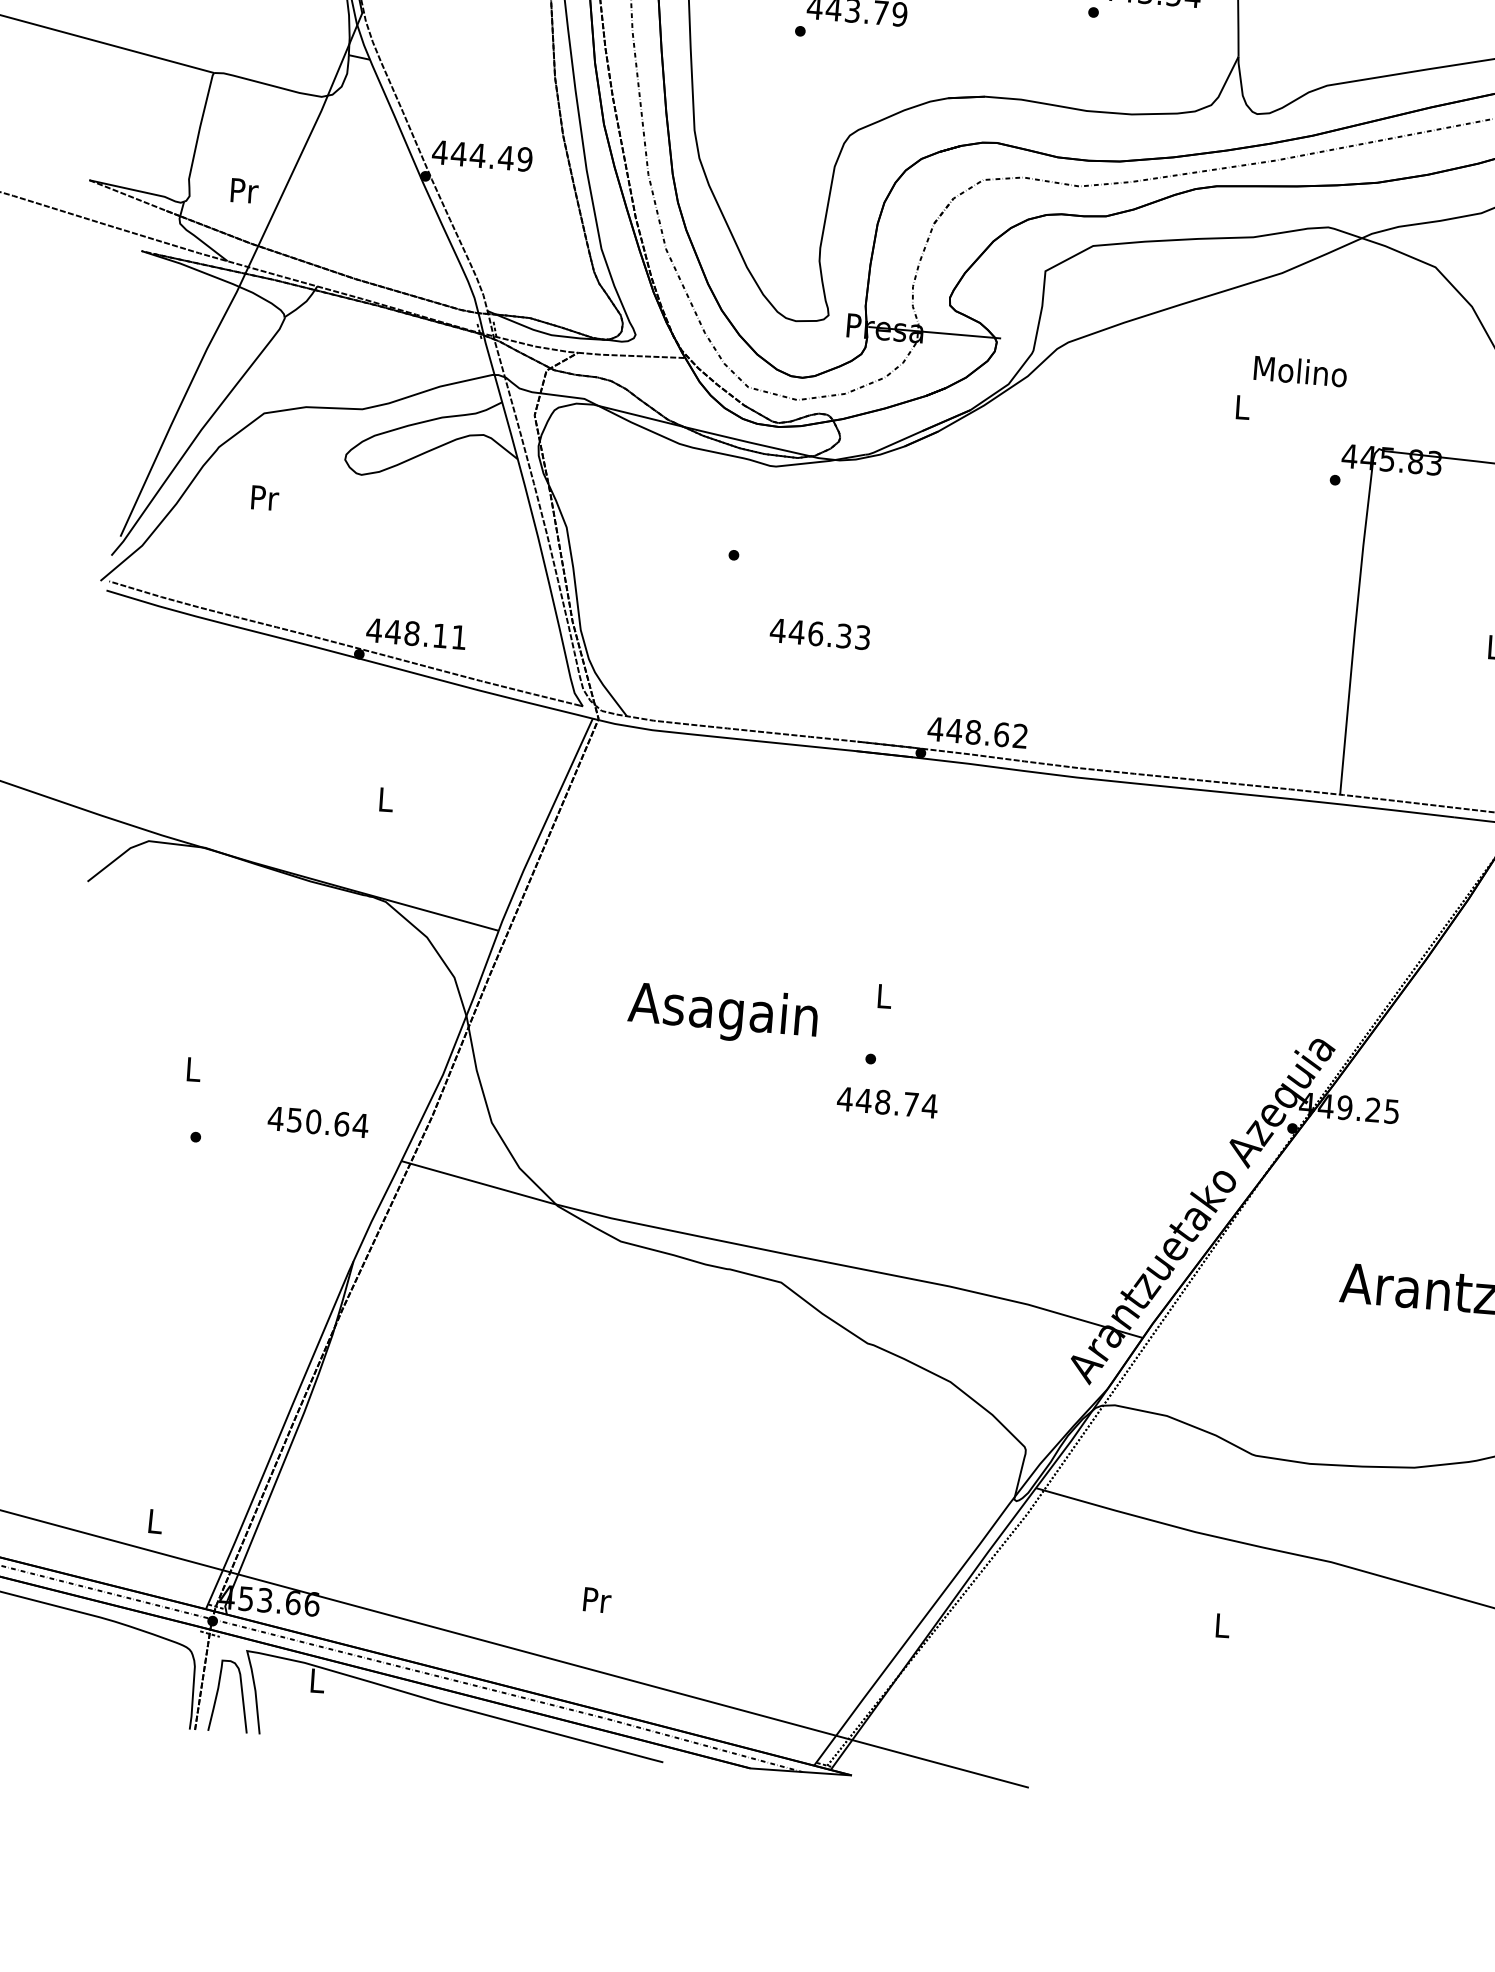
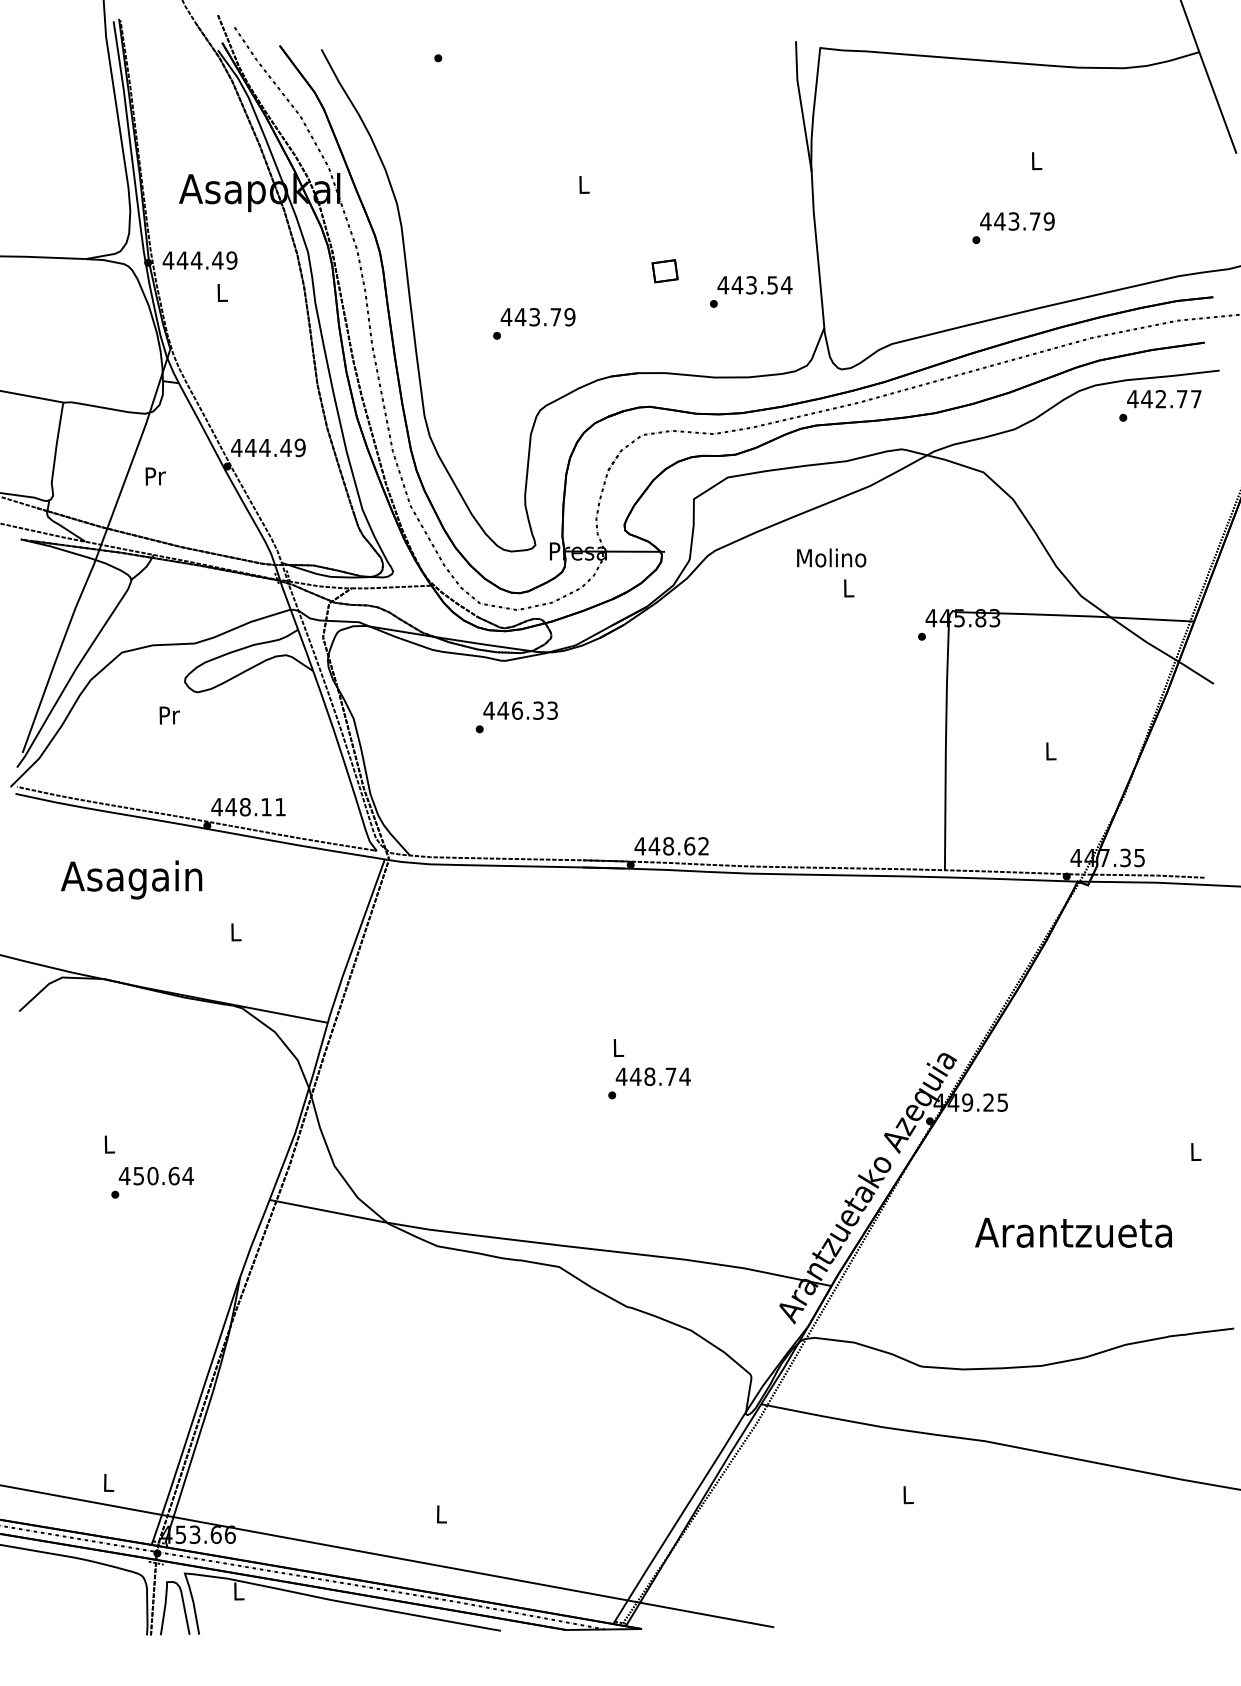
text: (244, 190) -> (155, 476), moved
text: (1300, 370) -> (831, 557), moved
text: (264, 498) -> (169, 715), moved
text: (820, 633) -> (520, 710), moved
text: (722, 1013) -> (131, 879), moved
text: (886, 1102) -> (652, 1076), moved
text: (318, 1121) -> (156, 1175), moved
text: (596, 1600) -> (441, 1514), Pr -> L

